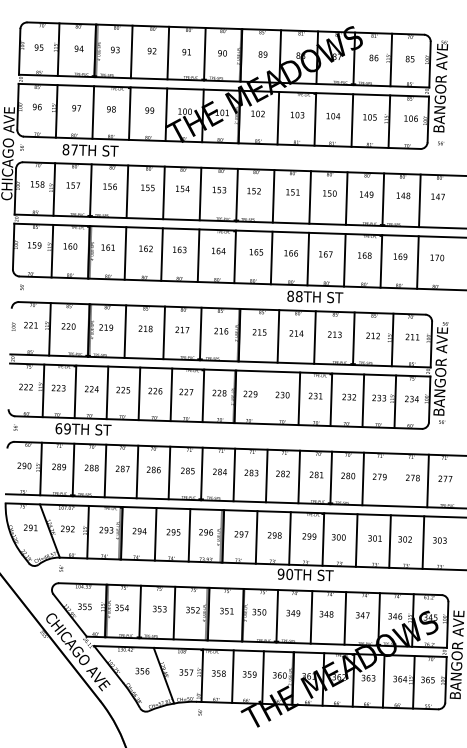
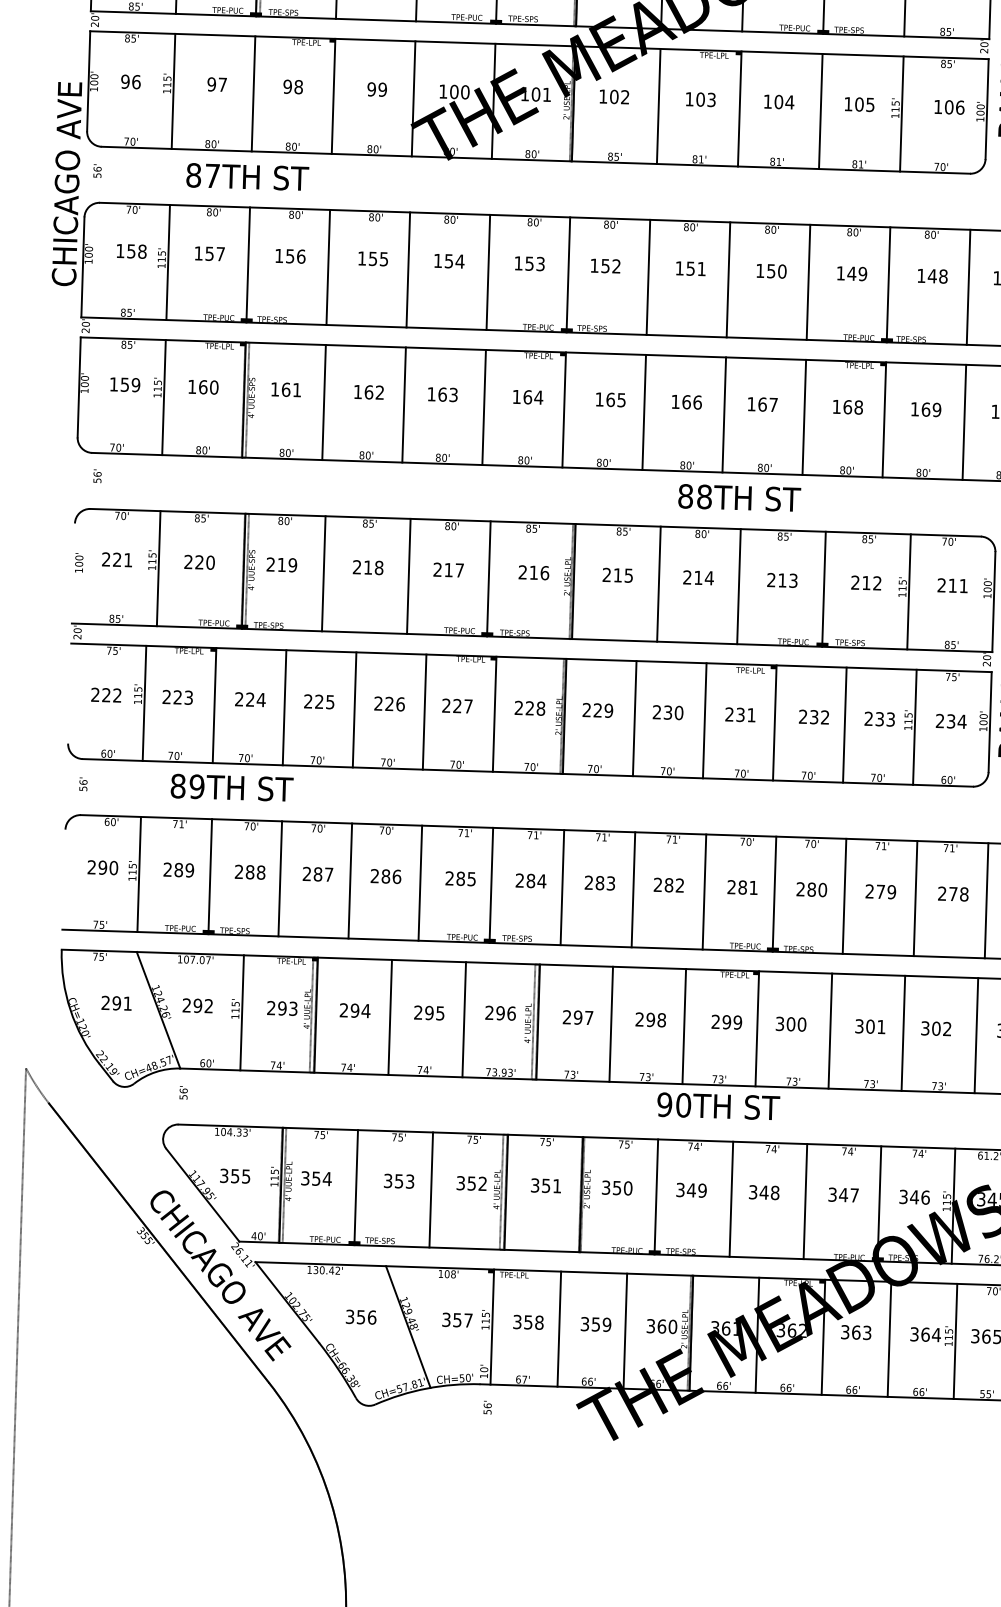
line: (267, 397) -> (635, 717), added
text: (58, 428) -> (177, 785), 69TH -> 89TH
line: (395, 479) -> (915, 897), added

